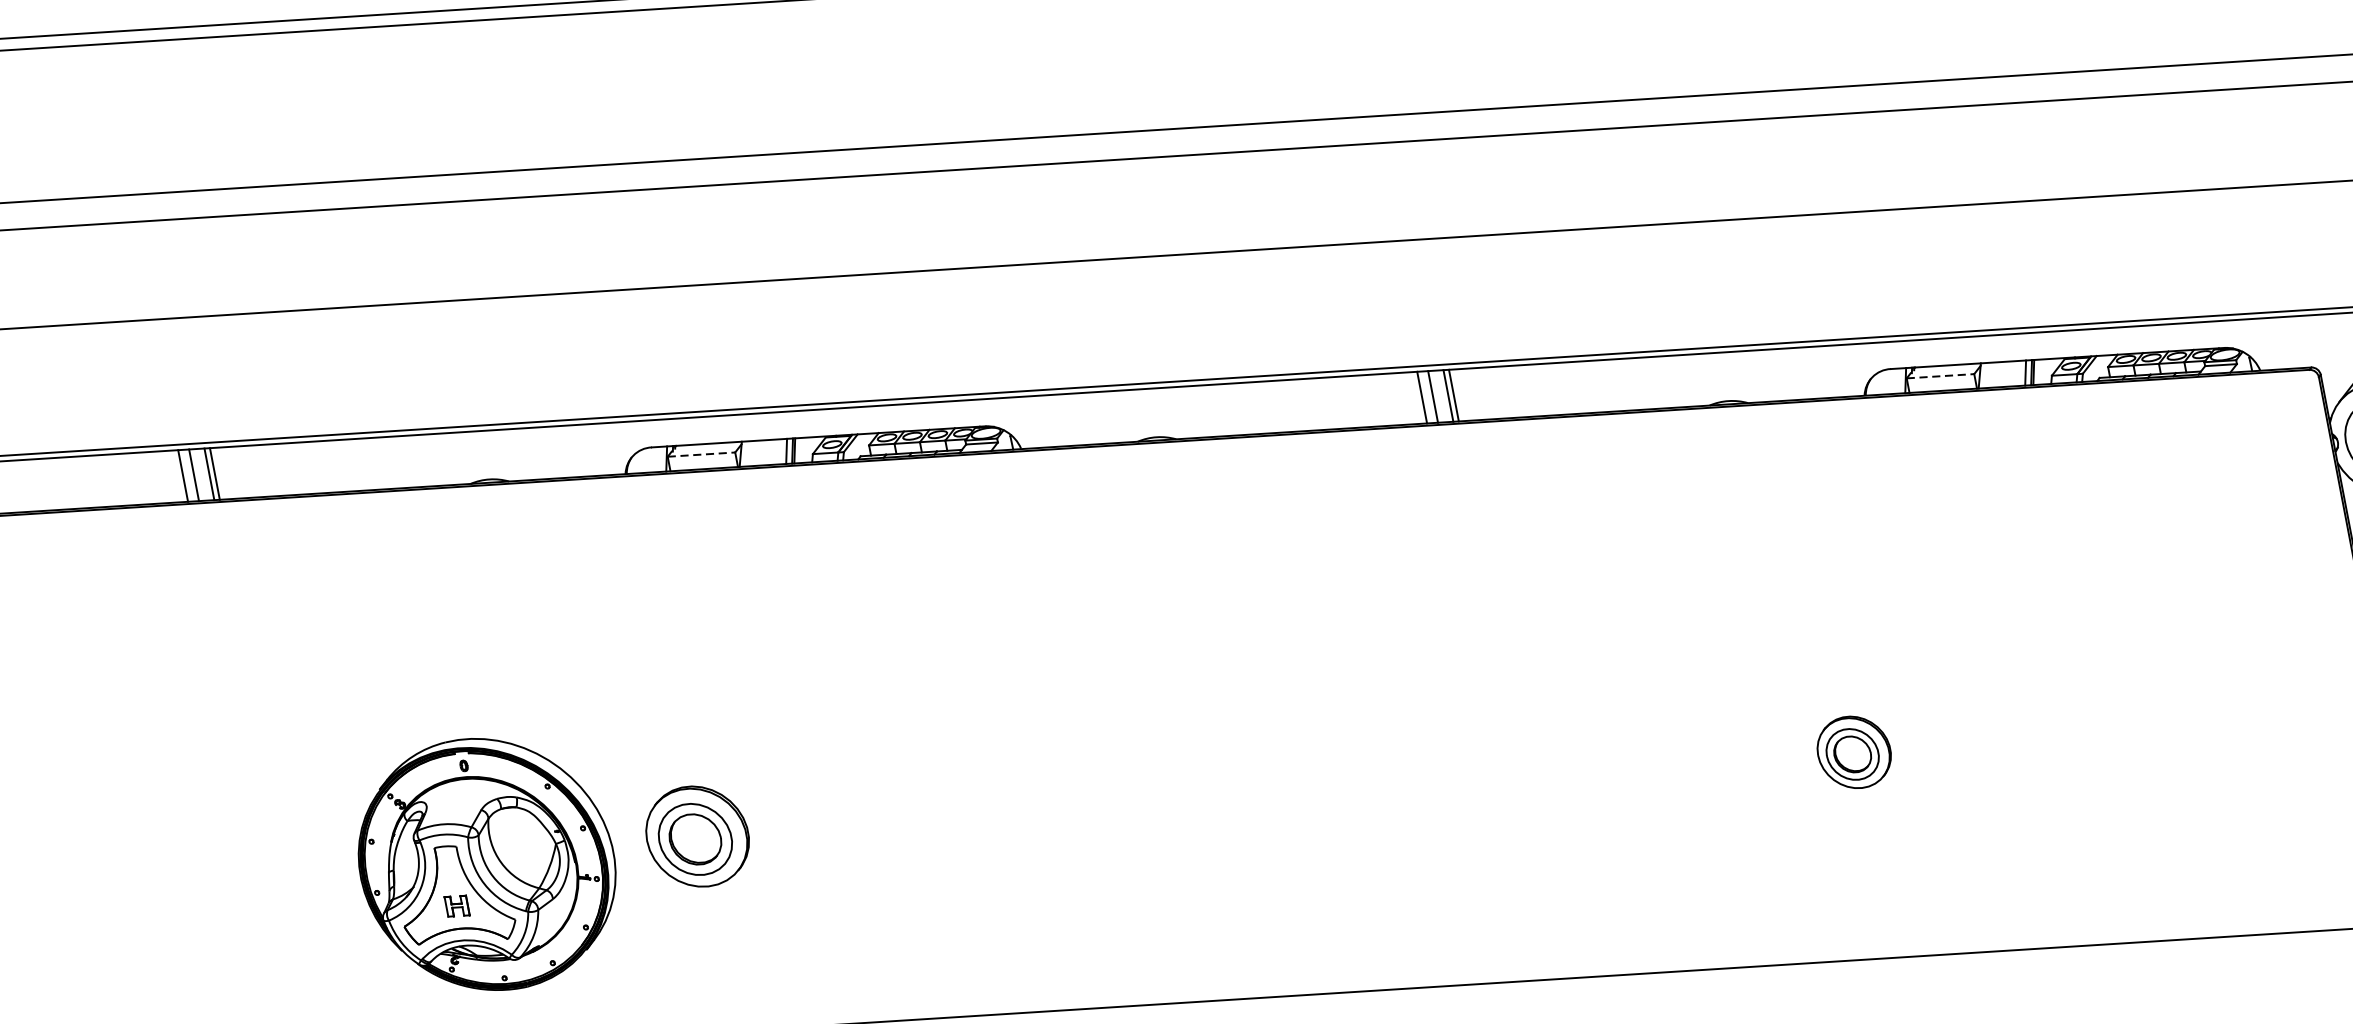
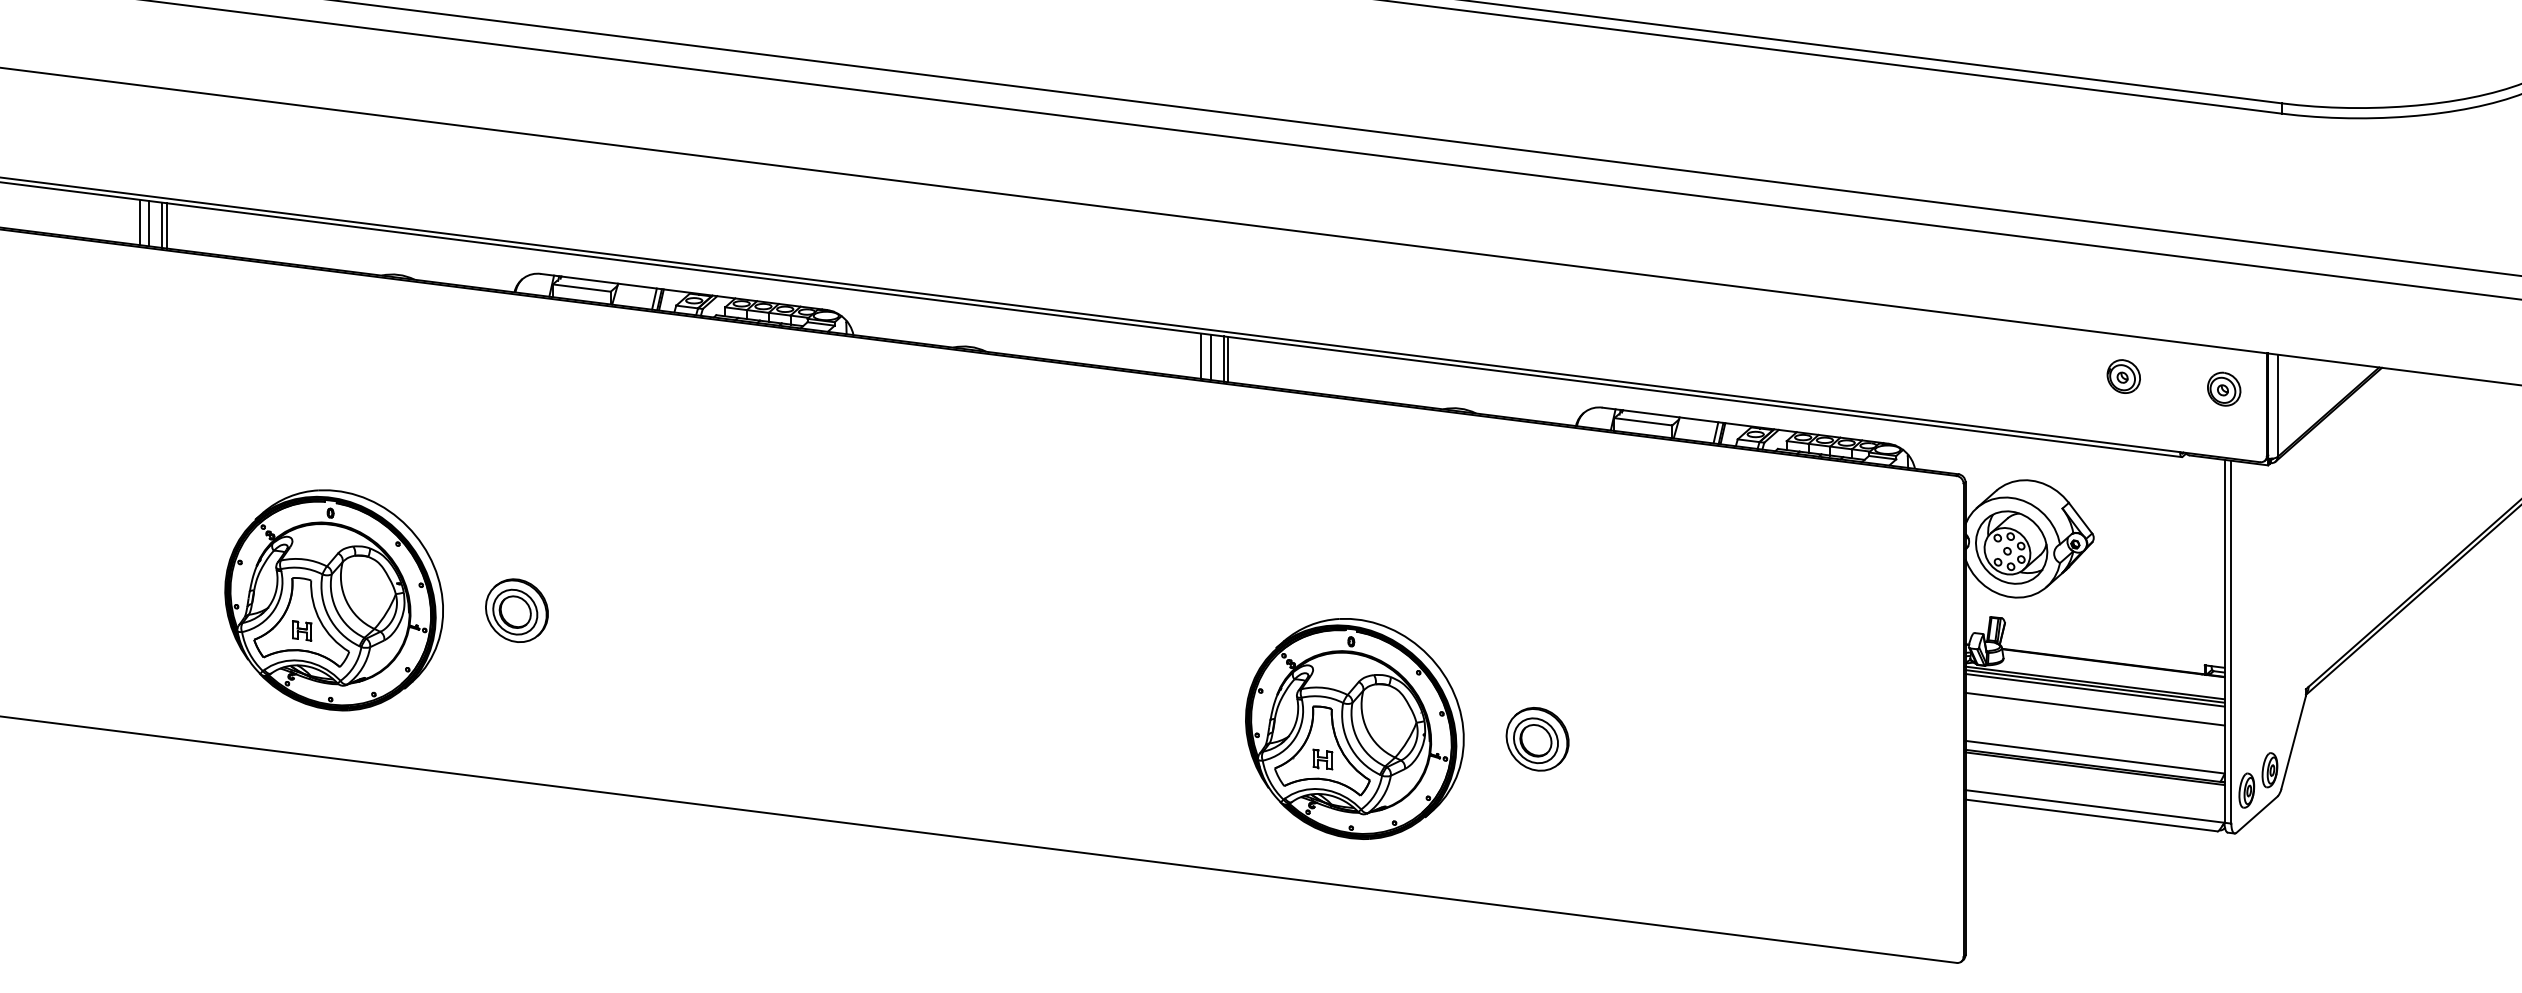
line: (1940, 375) -> (1643, 421), dashed -> solid
line: (702, 454) -> (582, 288), dashed -> solid
part: (1854, 752) -> (1537, 739), moved
part: (1677, 788) -> (1354, 728), added
part: (697, 836) -> (516, 610), size x0.71

